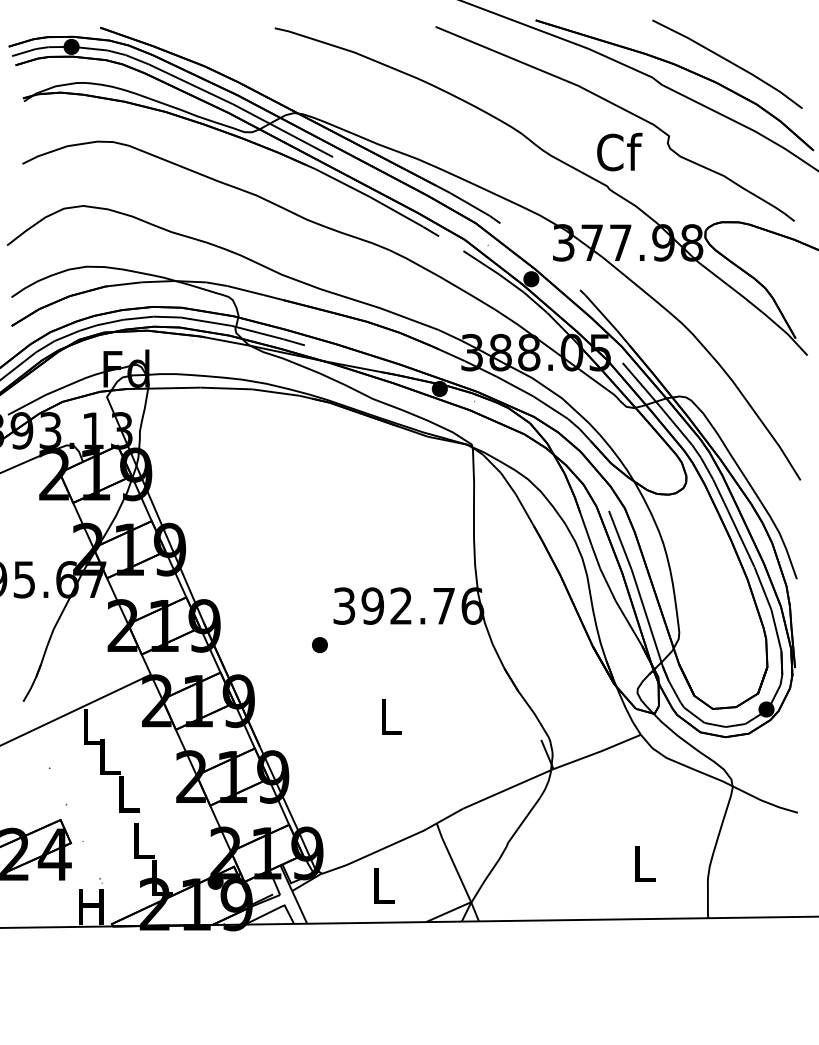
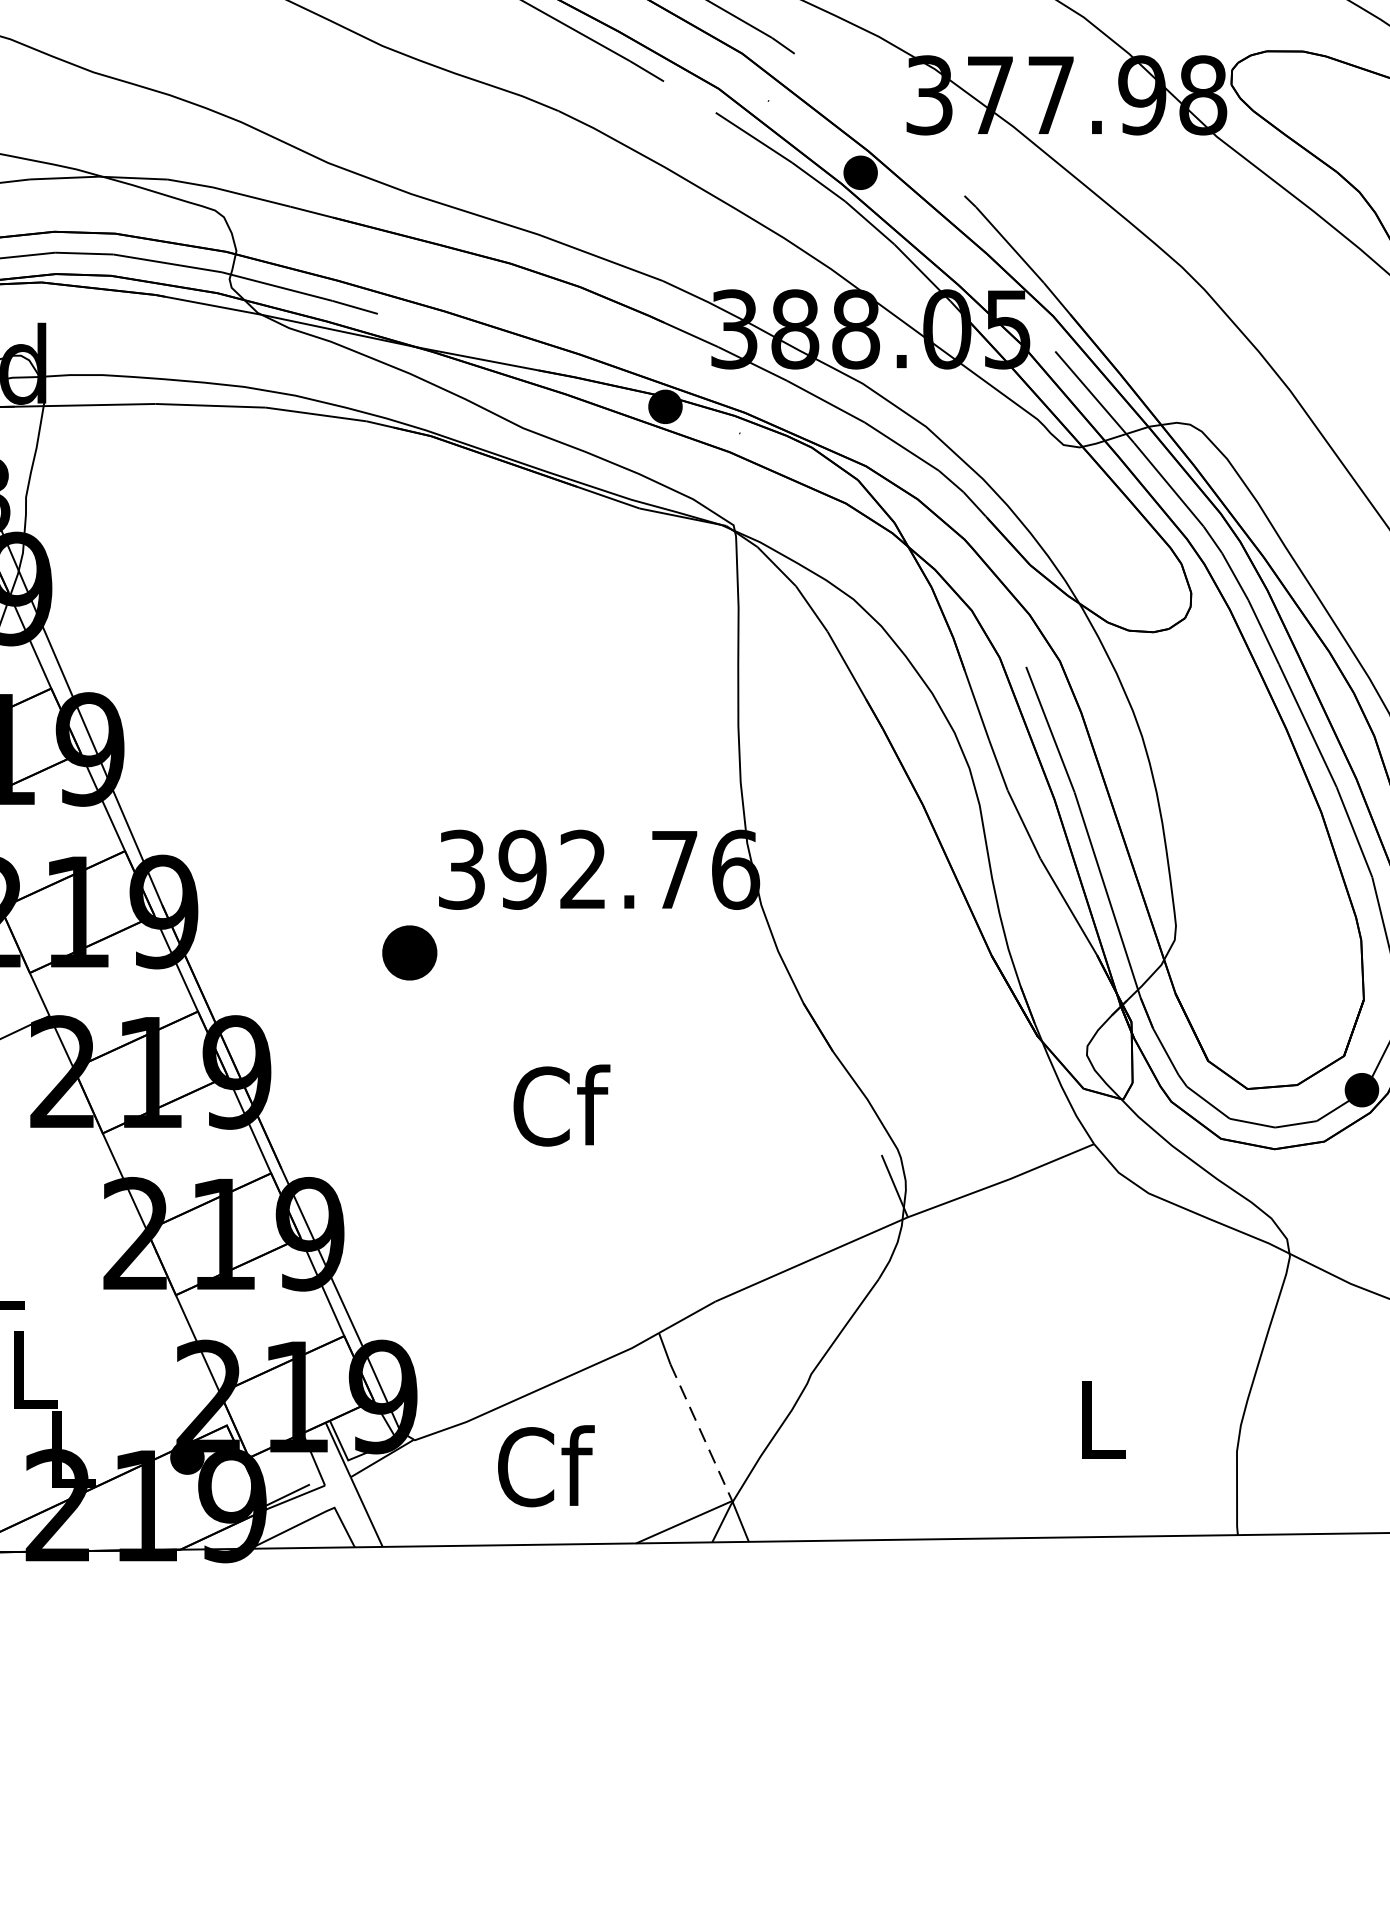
part: (319, 644) -> (408, 951), size x1.6
text: (390, 716) -> (560, 1105), L -> Cf
line: (456, 870) -> (701, 1433), solid -> dashed
text: (383, 885) -> (545, 1465), L -> Cf

